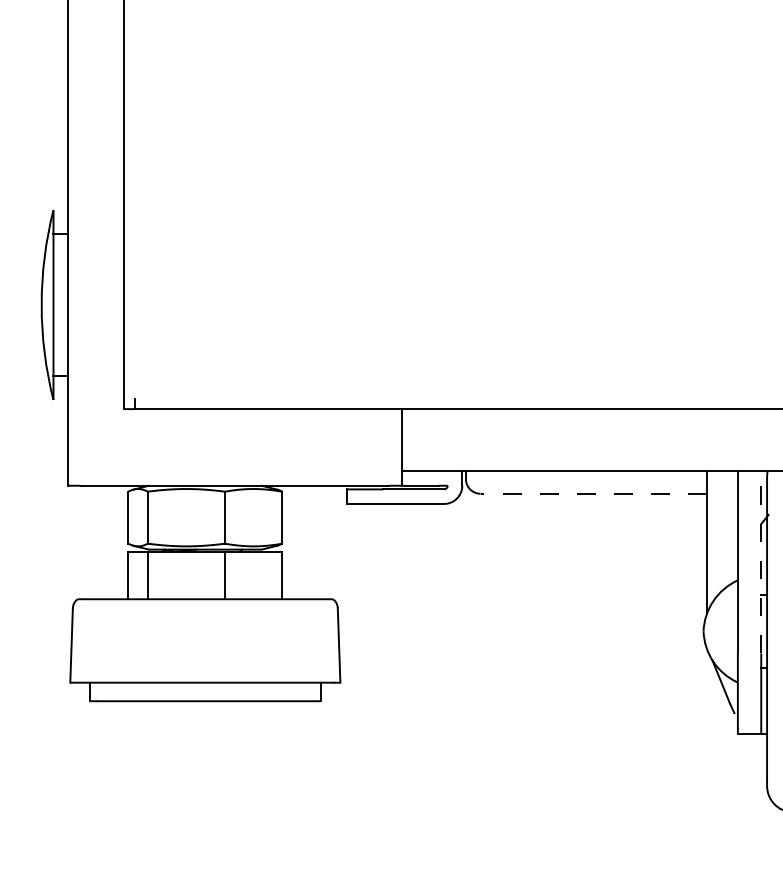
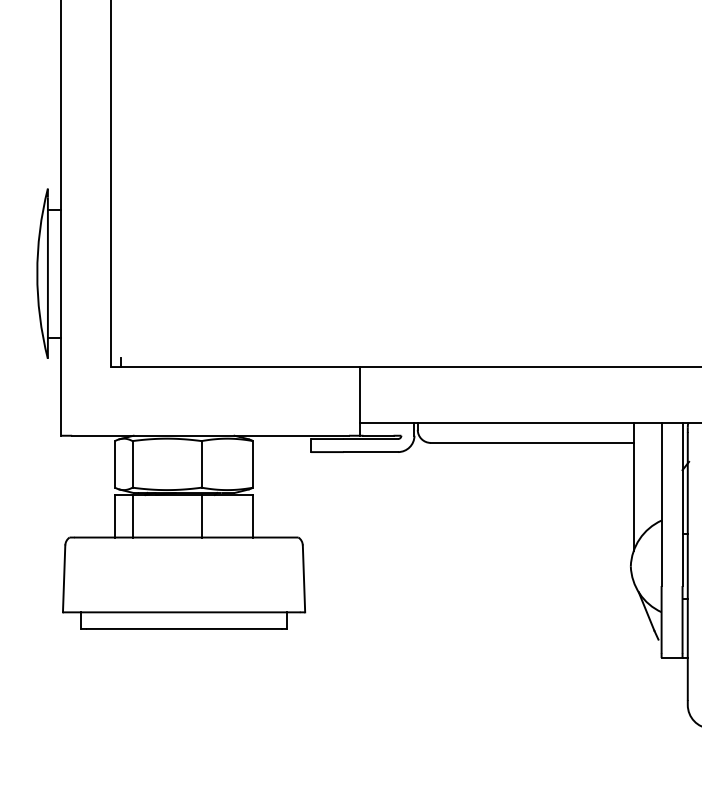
line: (593, 493) -> (532, 442), dashed -> solid
line: (761, 561) -> (682, 503), dashed -> solid

